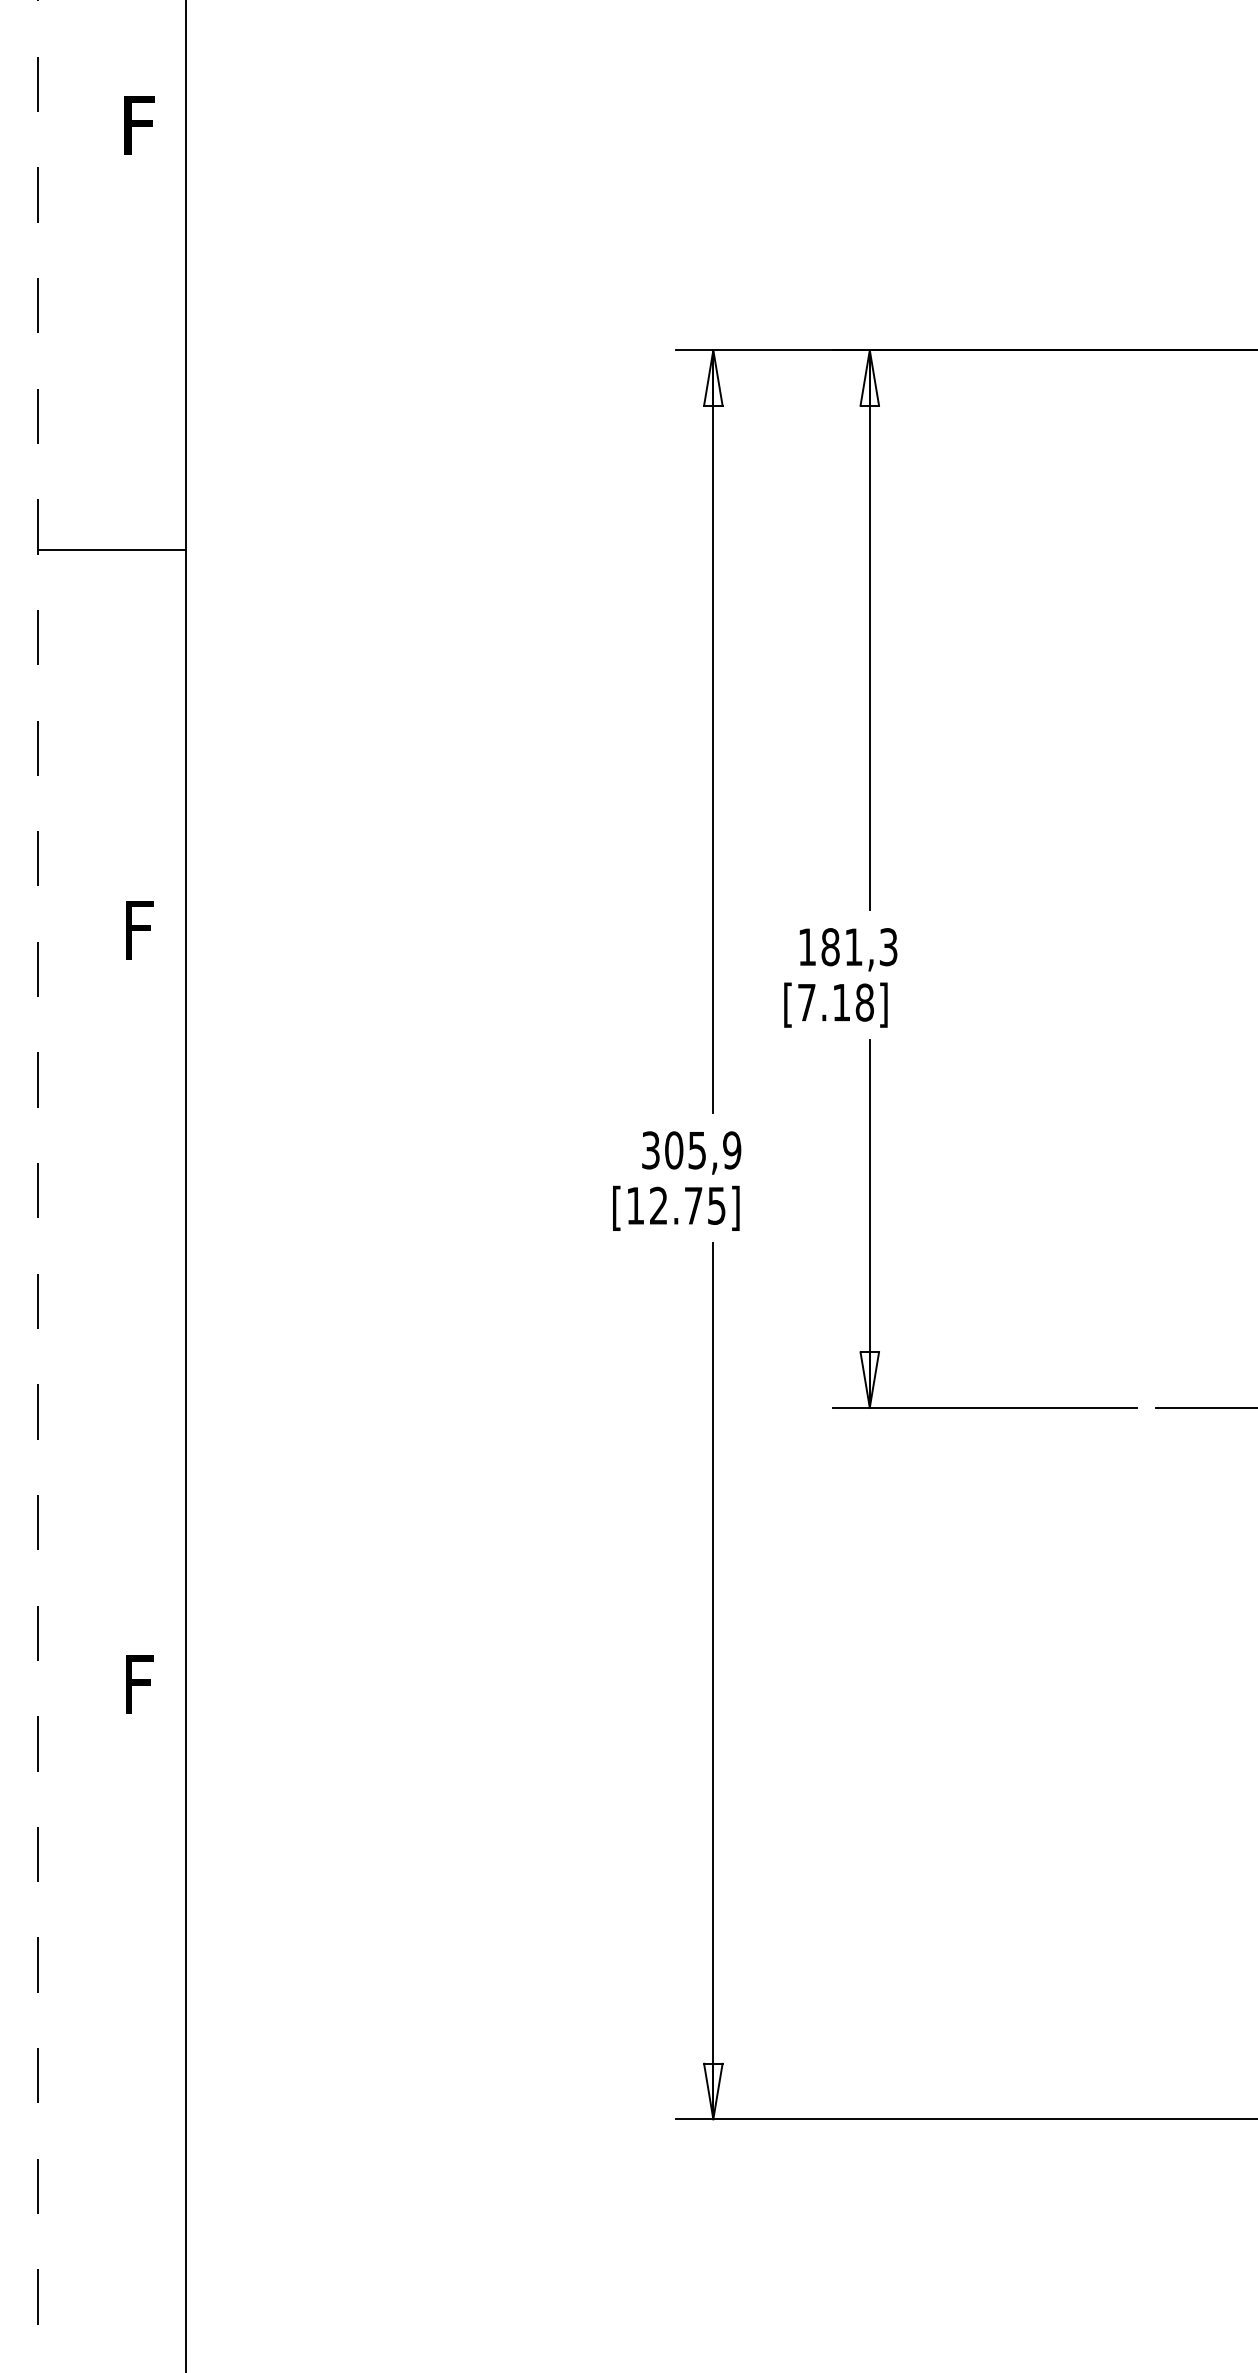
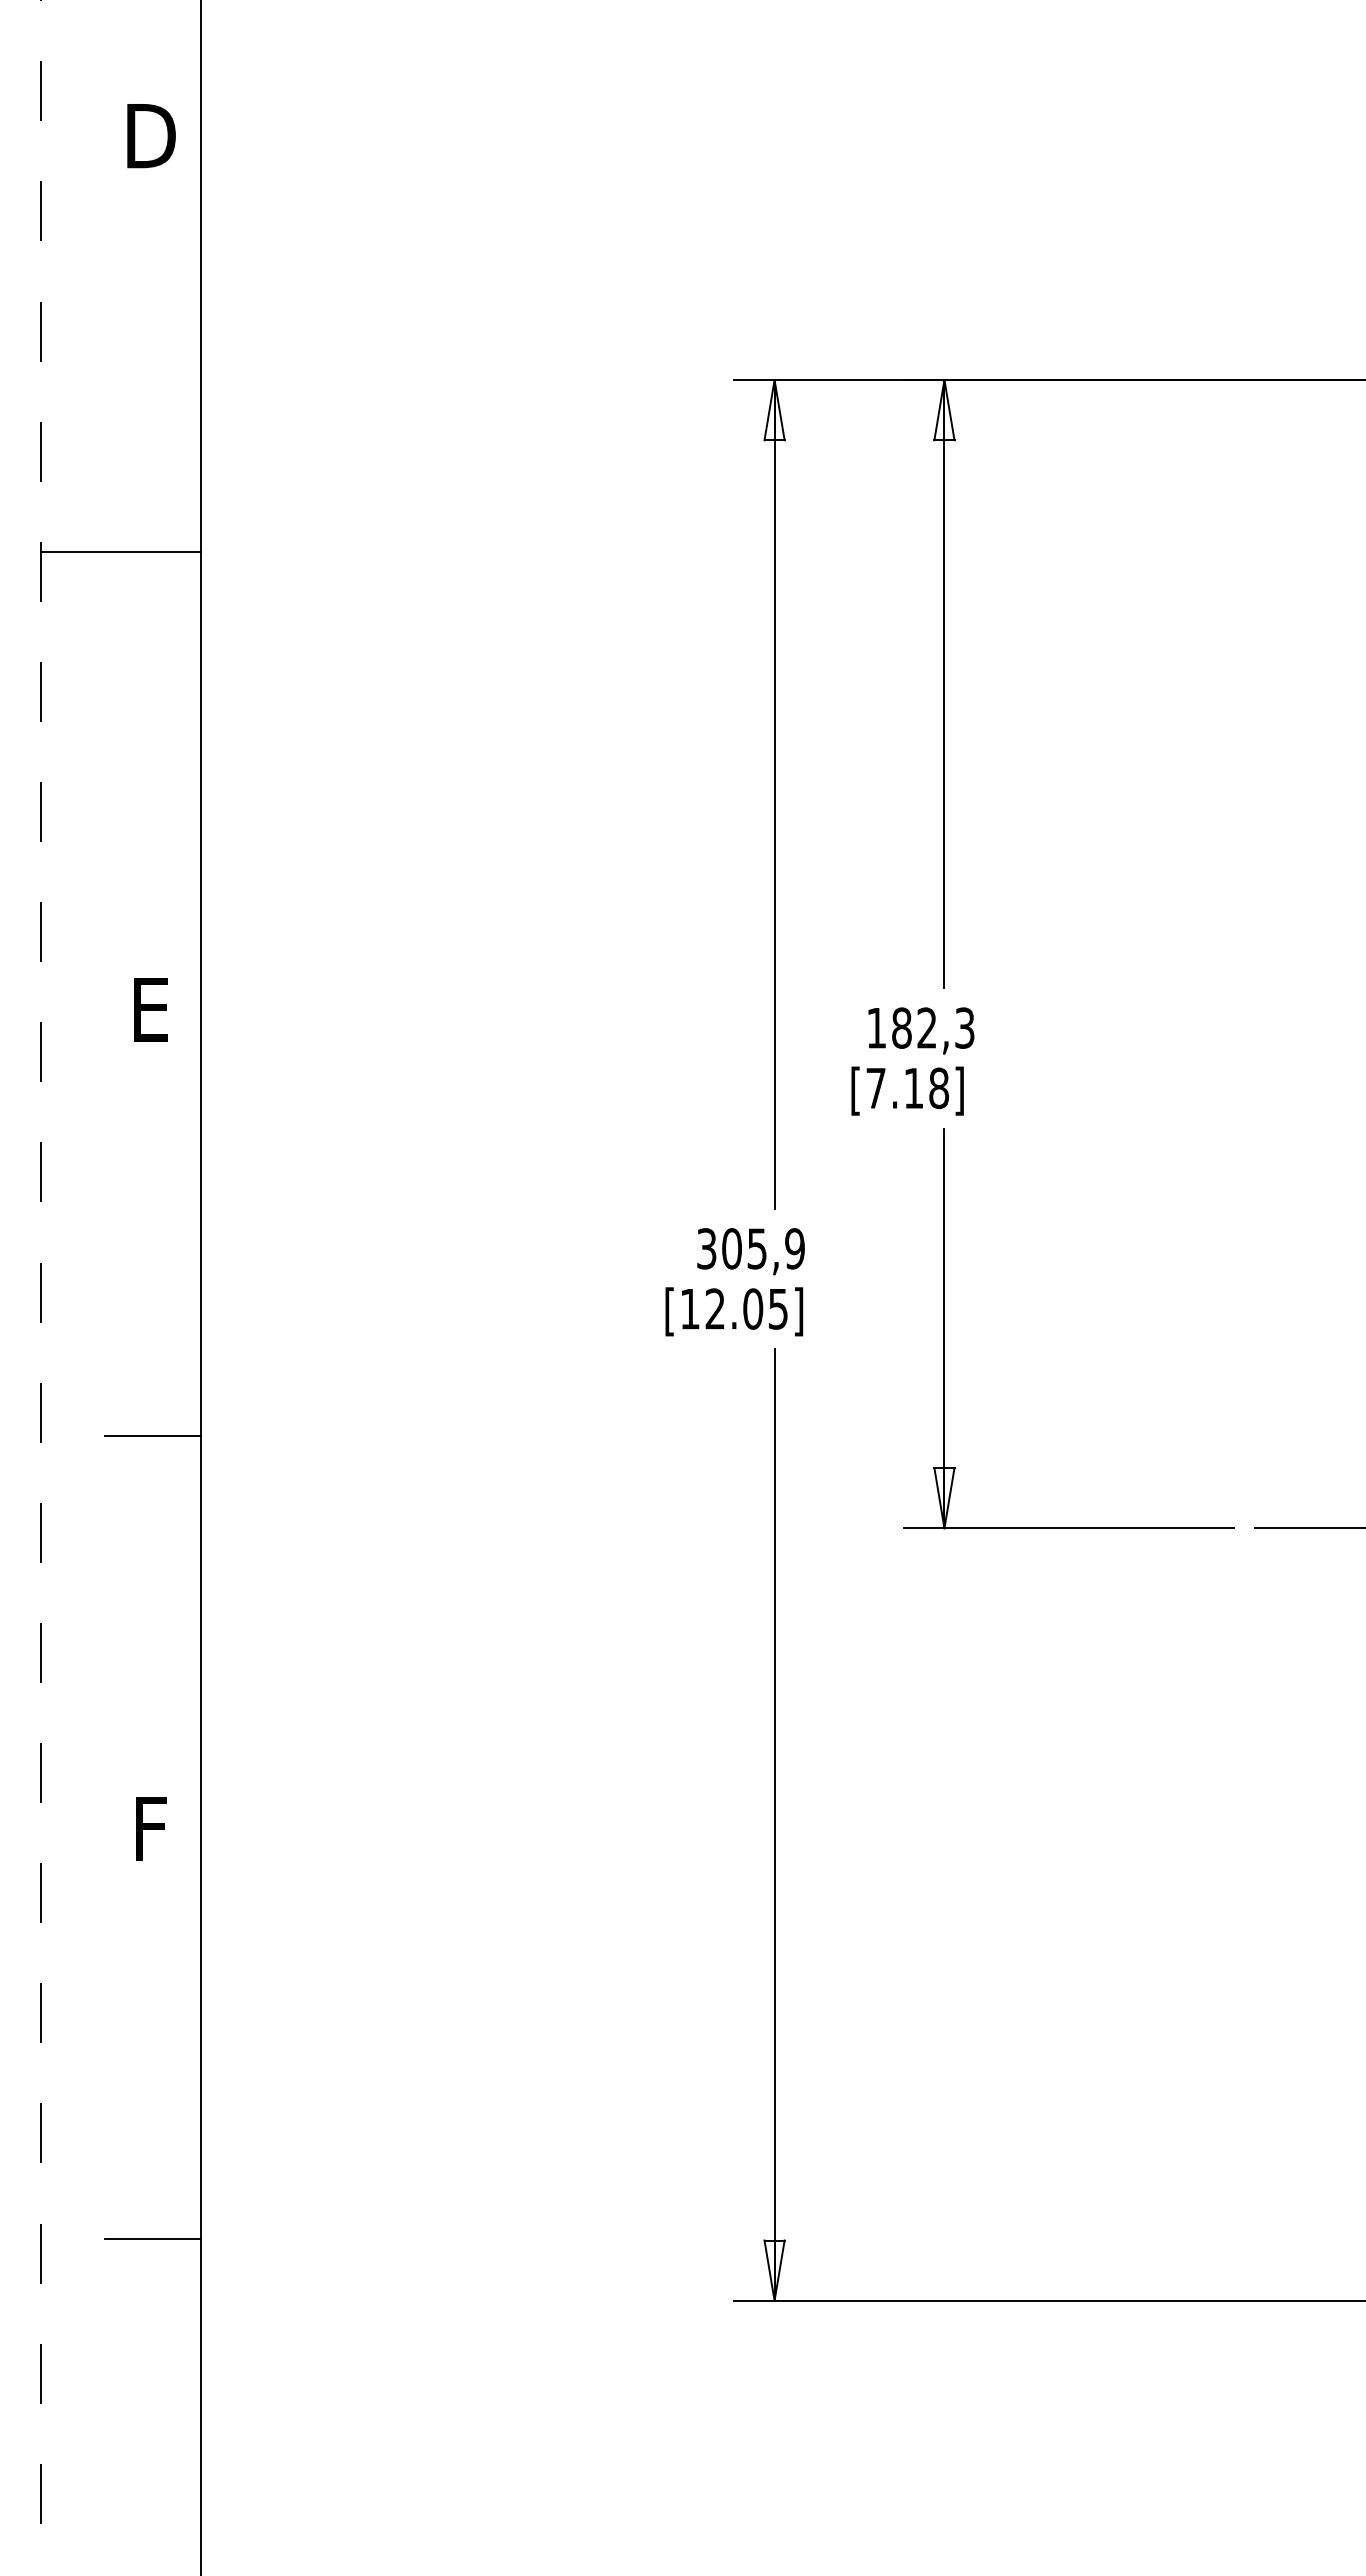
text: (139, 125) -> (151, 136), F -> D
line: (110, 549) -> (120, 552), moved
text: (138, 930) -> (150, 1009), F -> E
text: (853, 946) -> (926, 1027), 181,3 -> 182,3
text: (693, 1205) -> (753, 1308), [12.75] -> [12.05]
line: (141, 1322) -> (153, 1435), added
line: (141, 2061) -> (153, 2238), added

